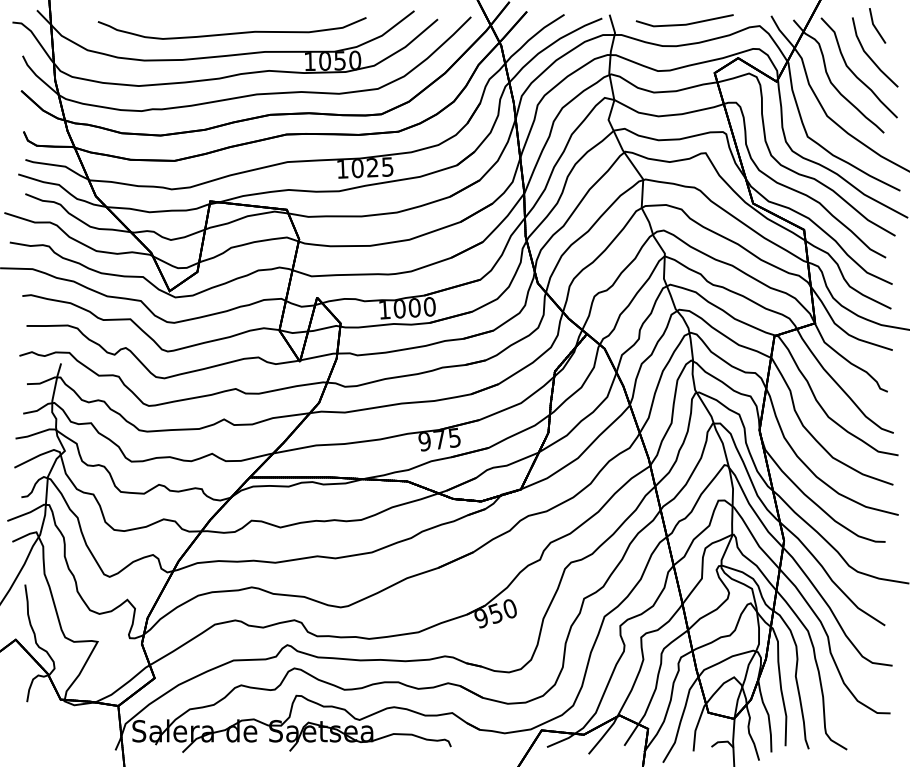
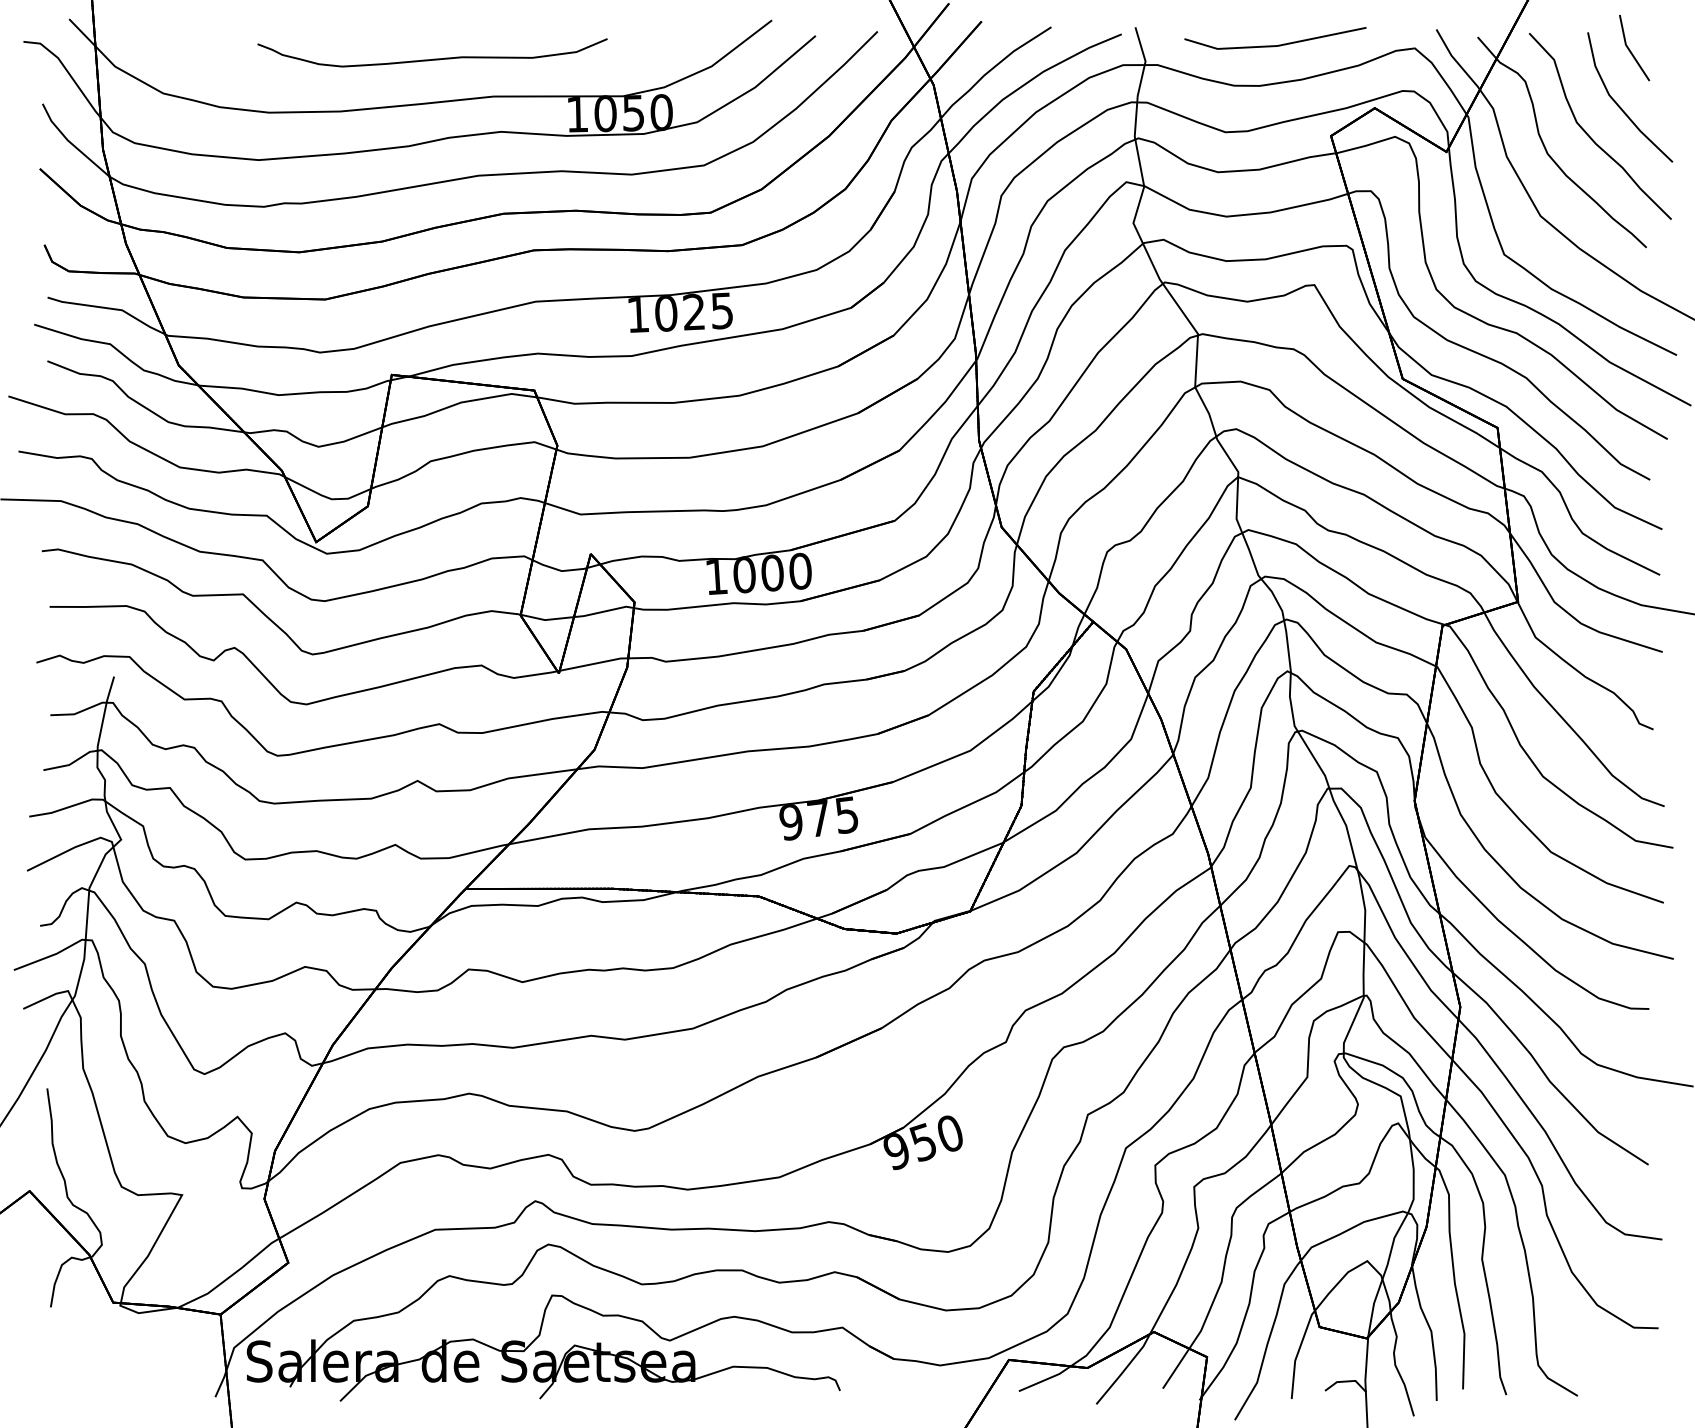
part: (231, 28) -> (431, 52), size x0.7

